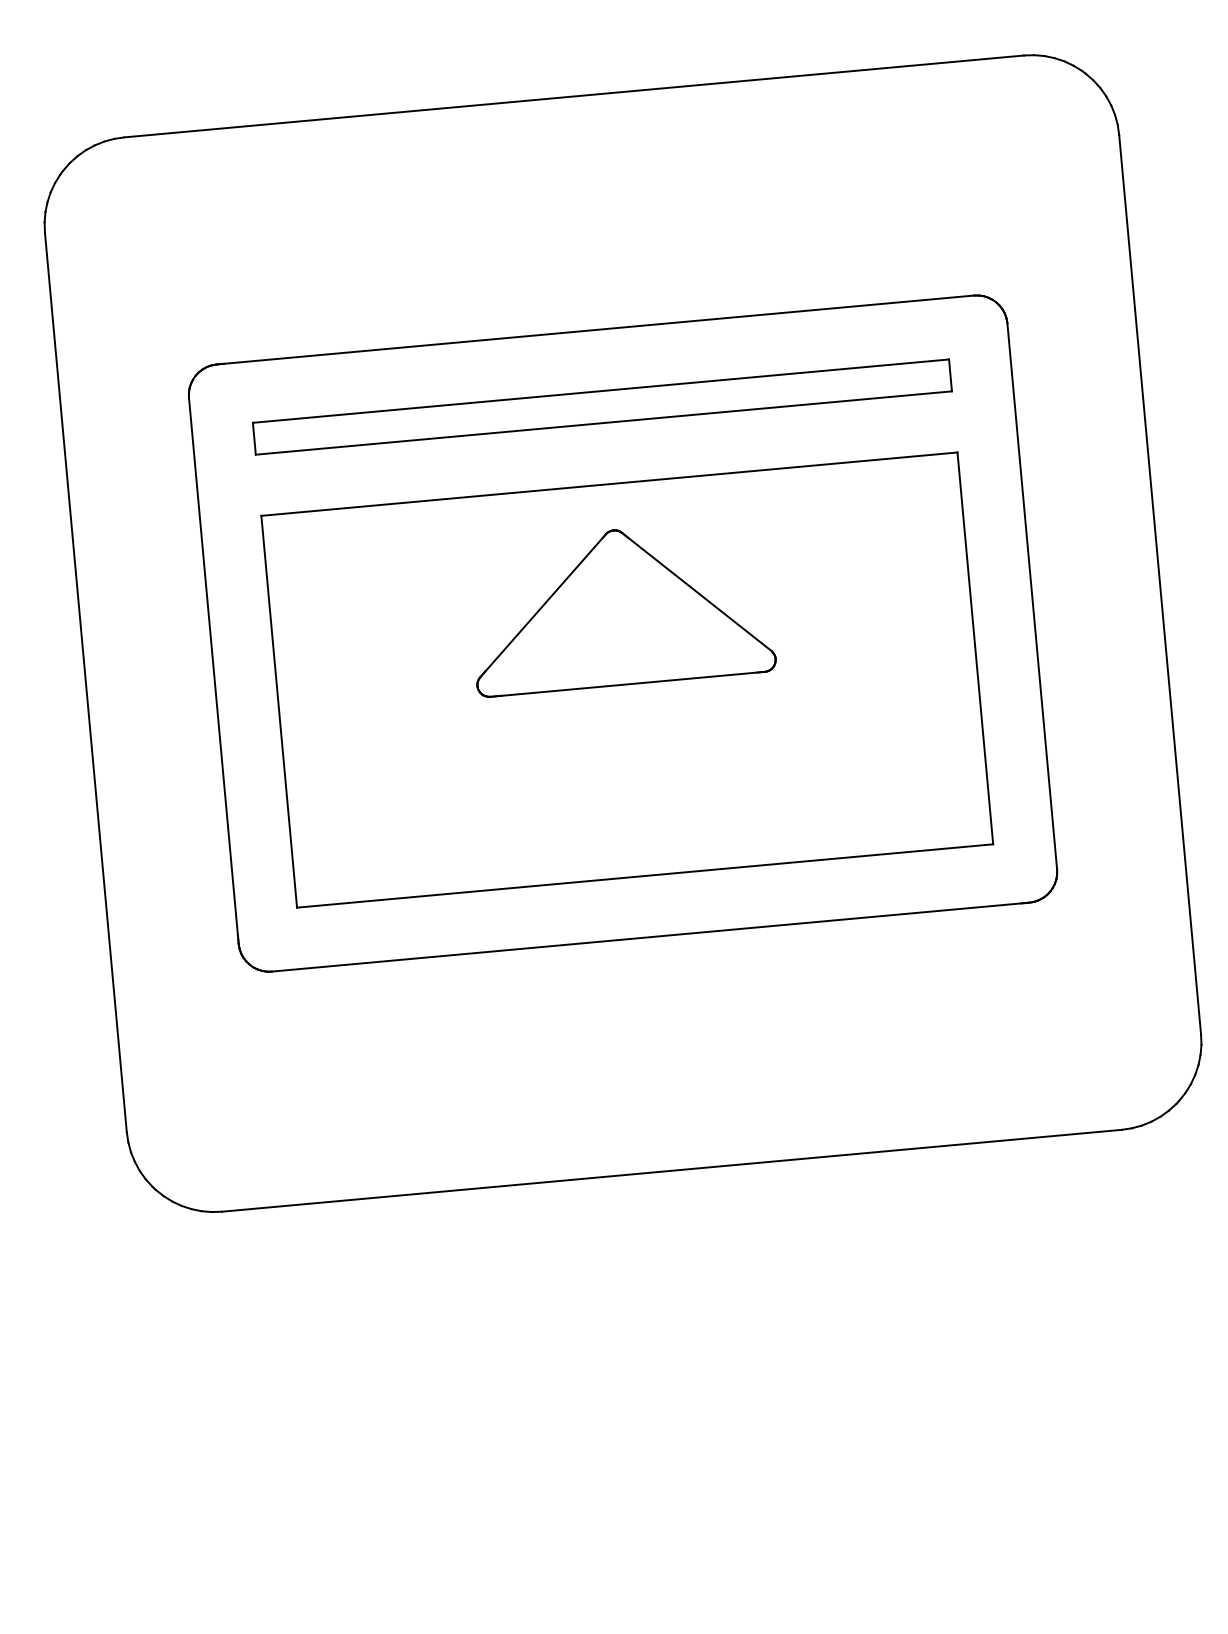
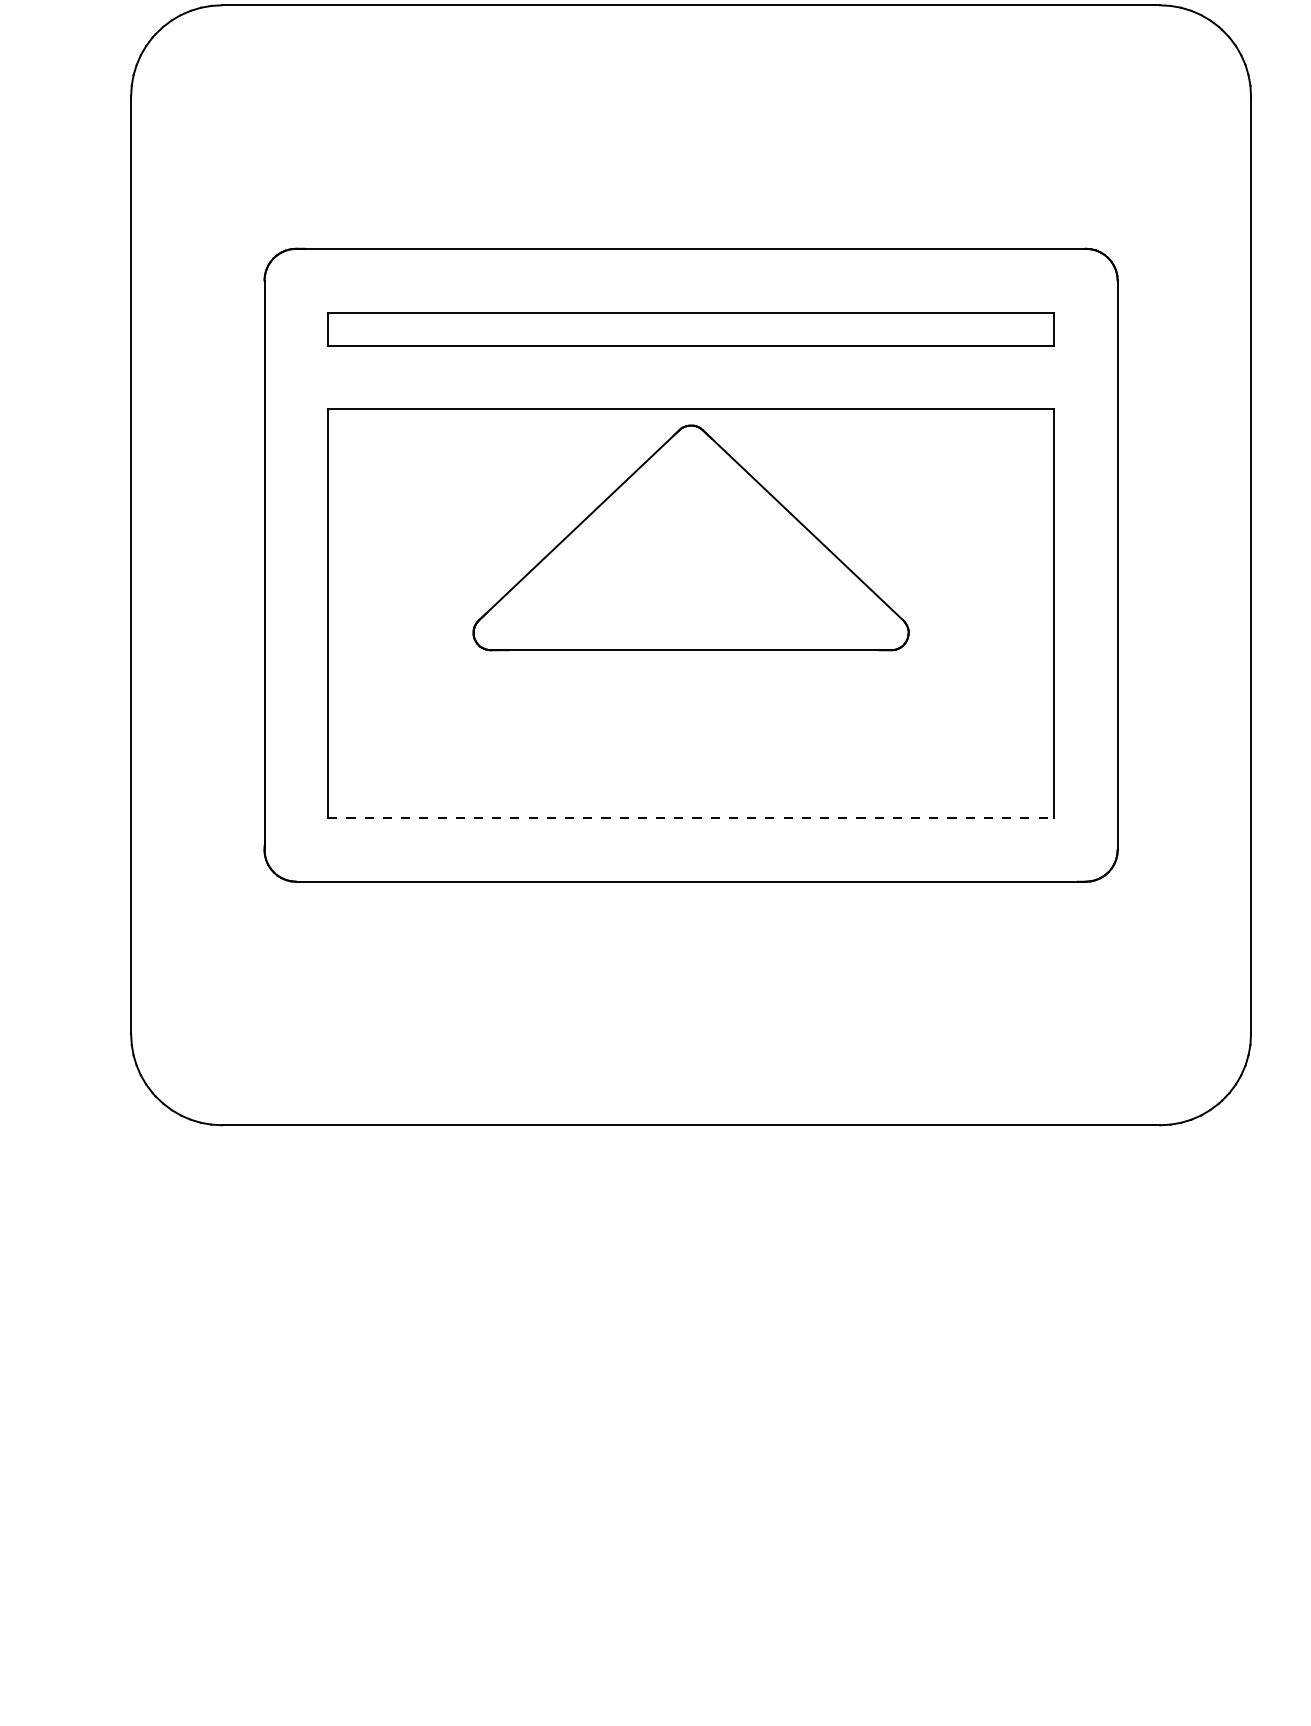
part: (620, 607) -> (690, 537), size x1.4
line: (645, 875) -> (691, 817), solid -> dashed

